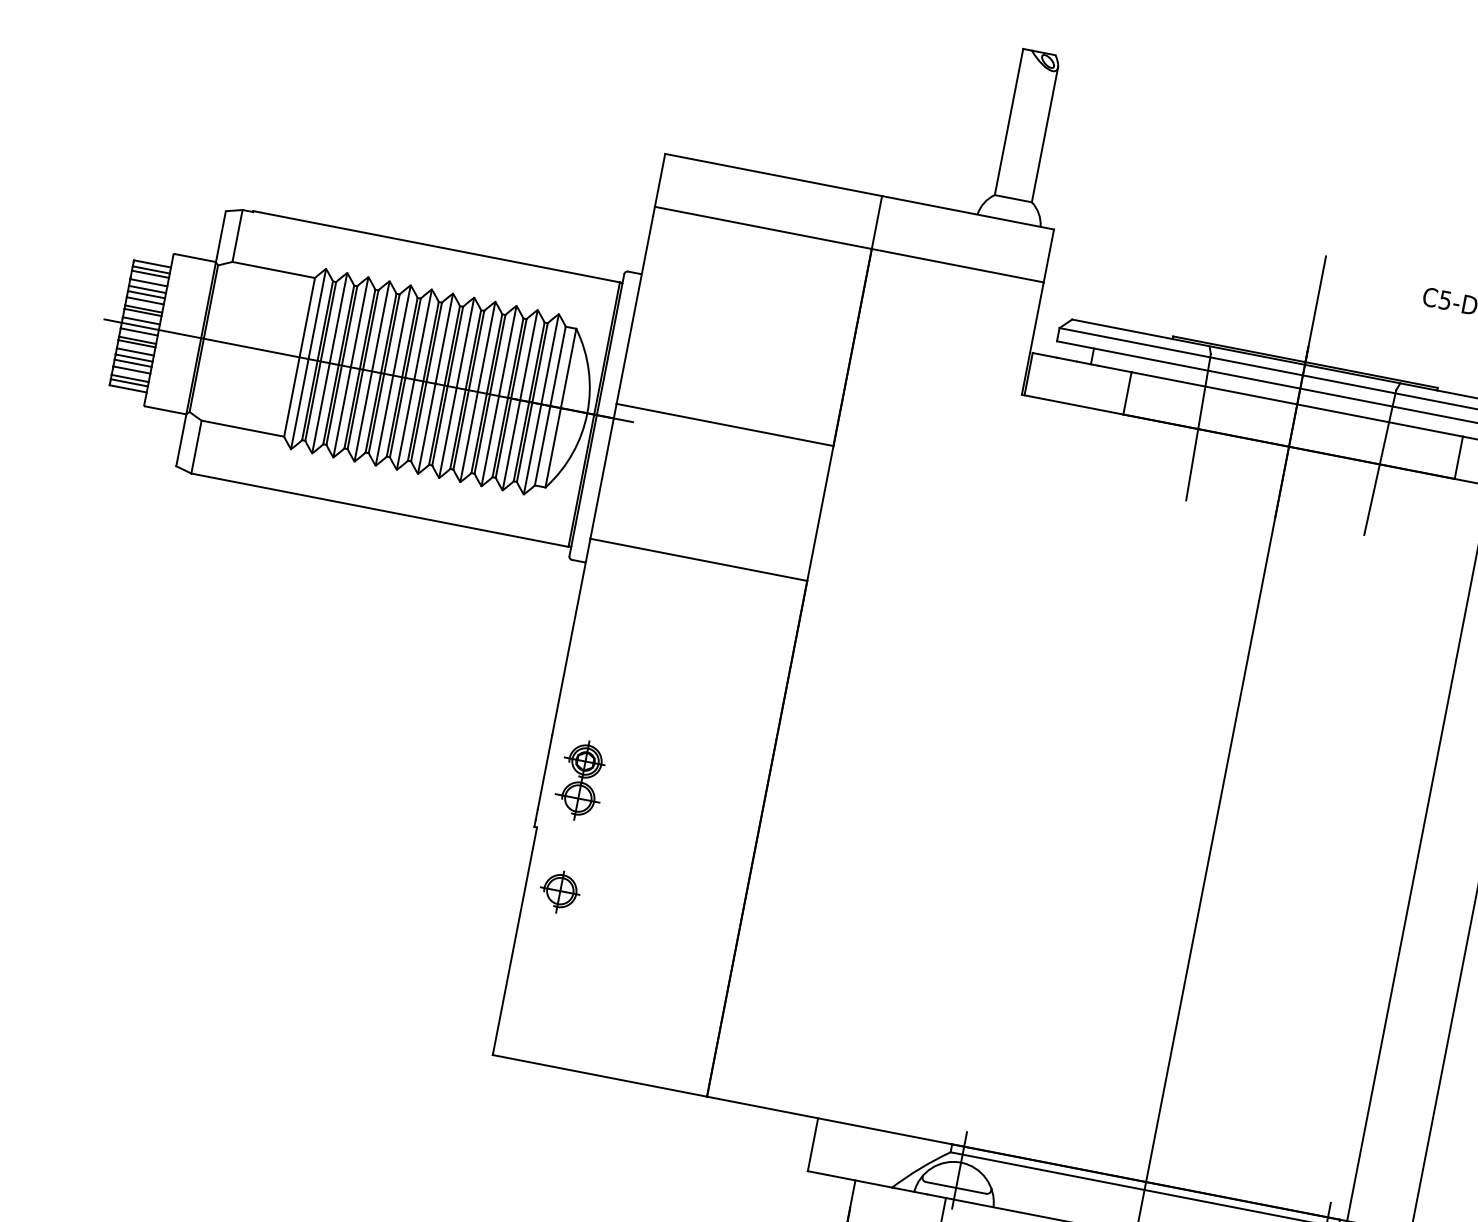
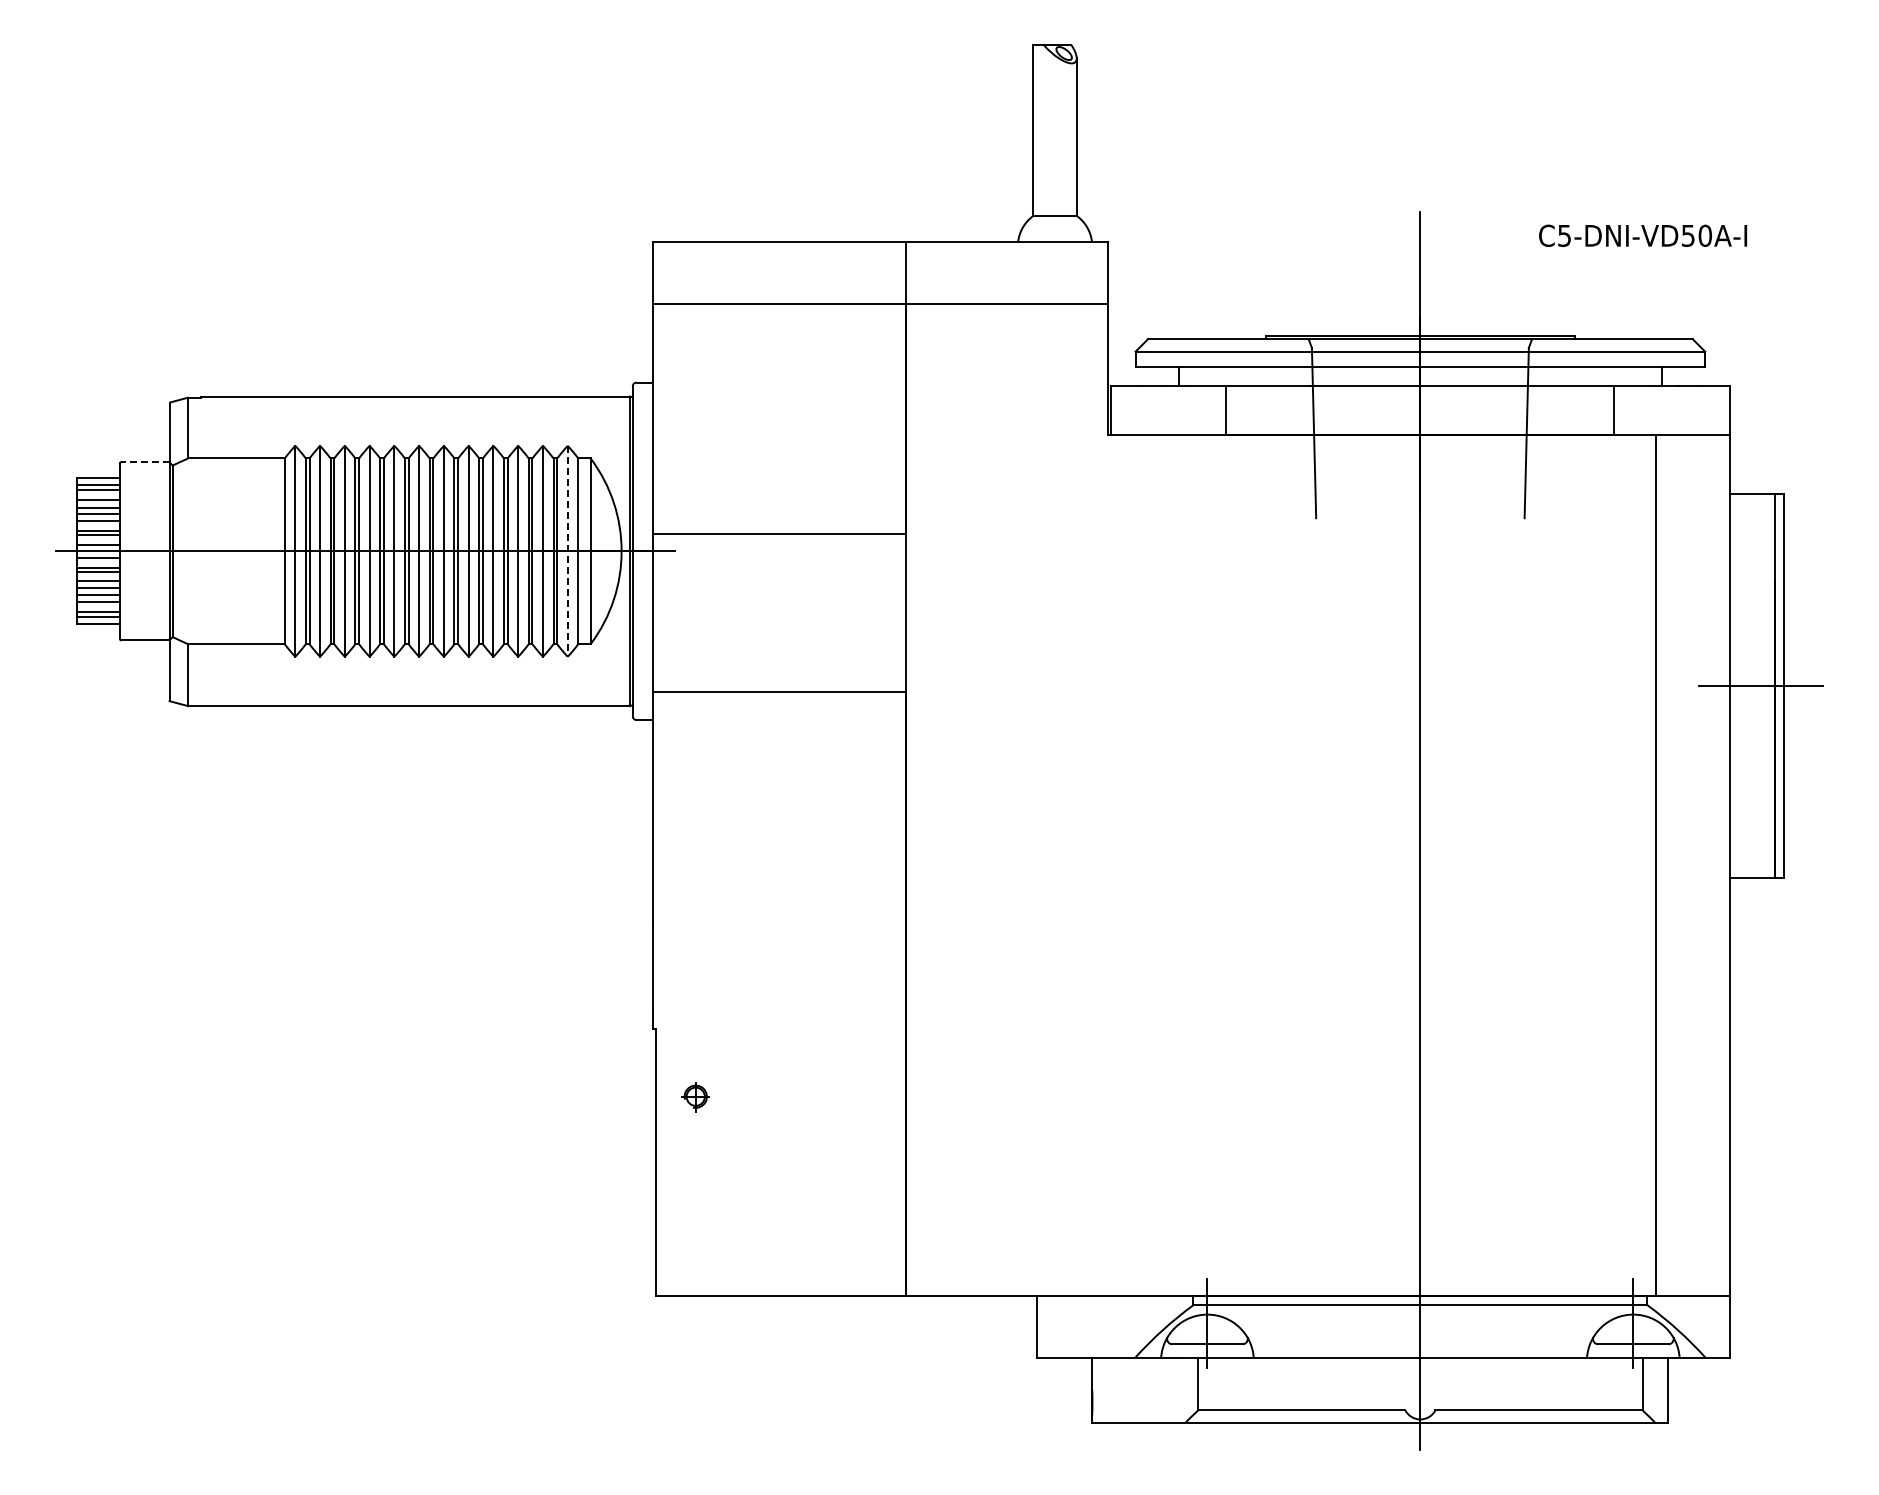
line: (194, 258) -> (144, 462), solid -> dashed
line: (541, 404) -> (567, 551), solid -> dashed
part: (581, 780) -> (695, 966), removed
part: (559, 892) -> (695, 1097), size x0.6

